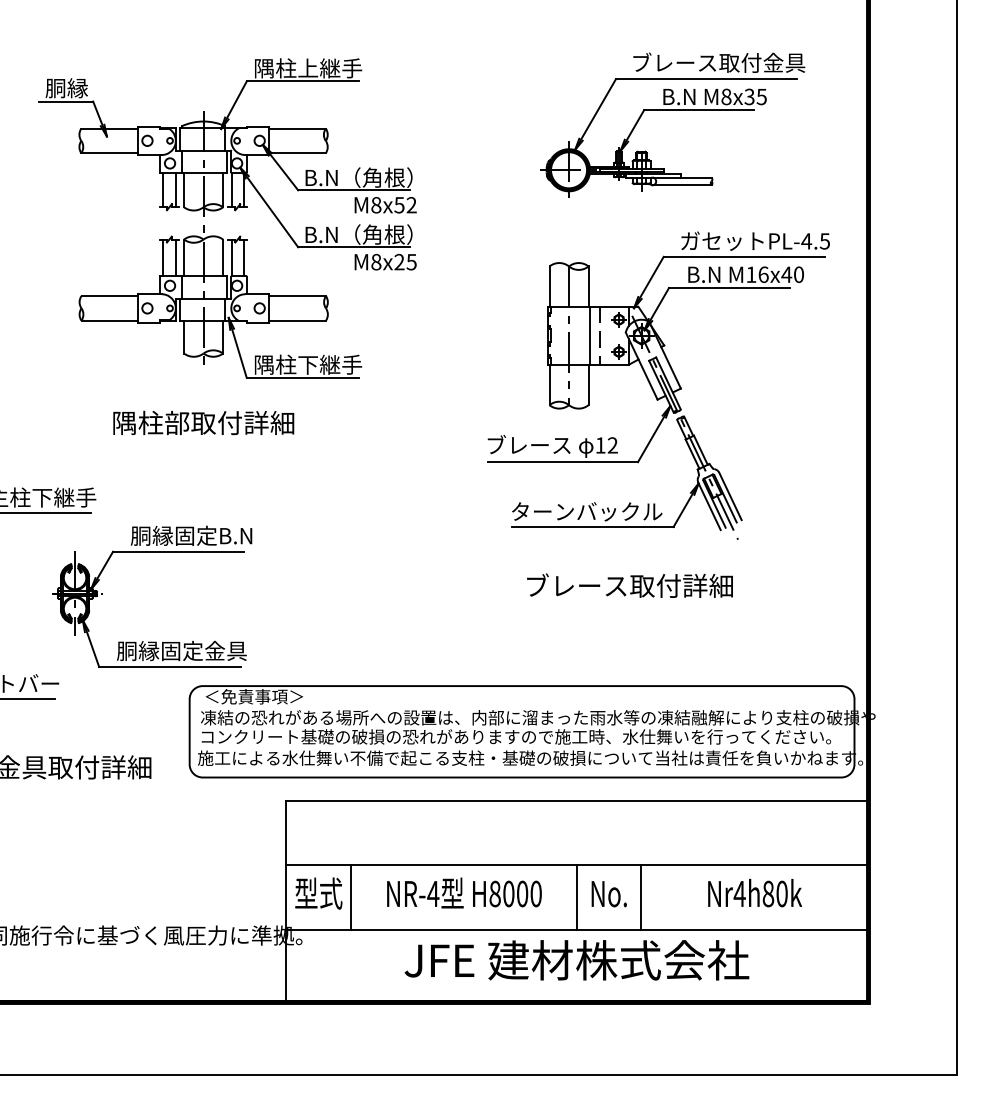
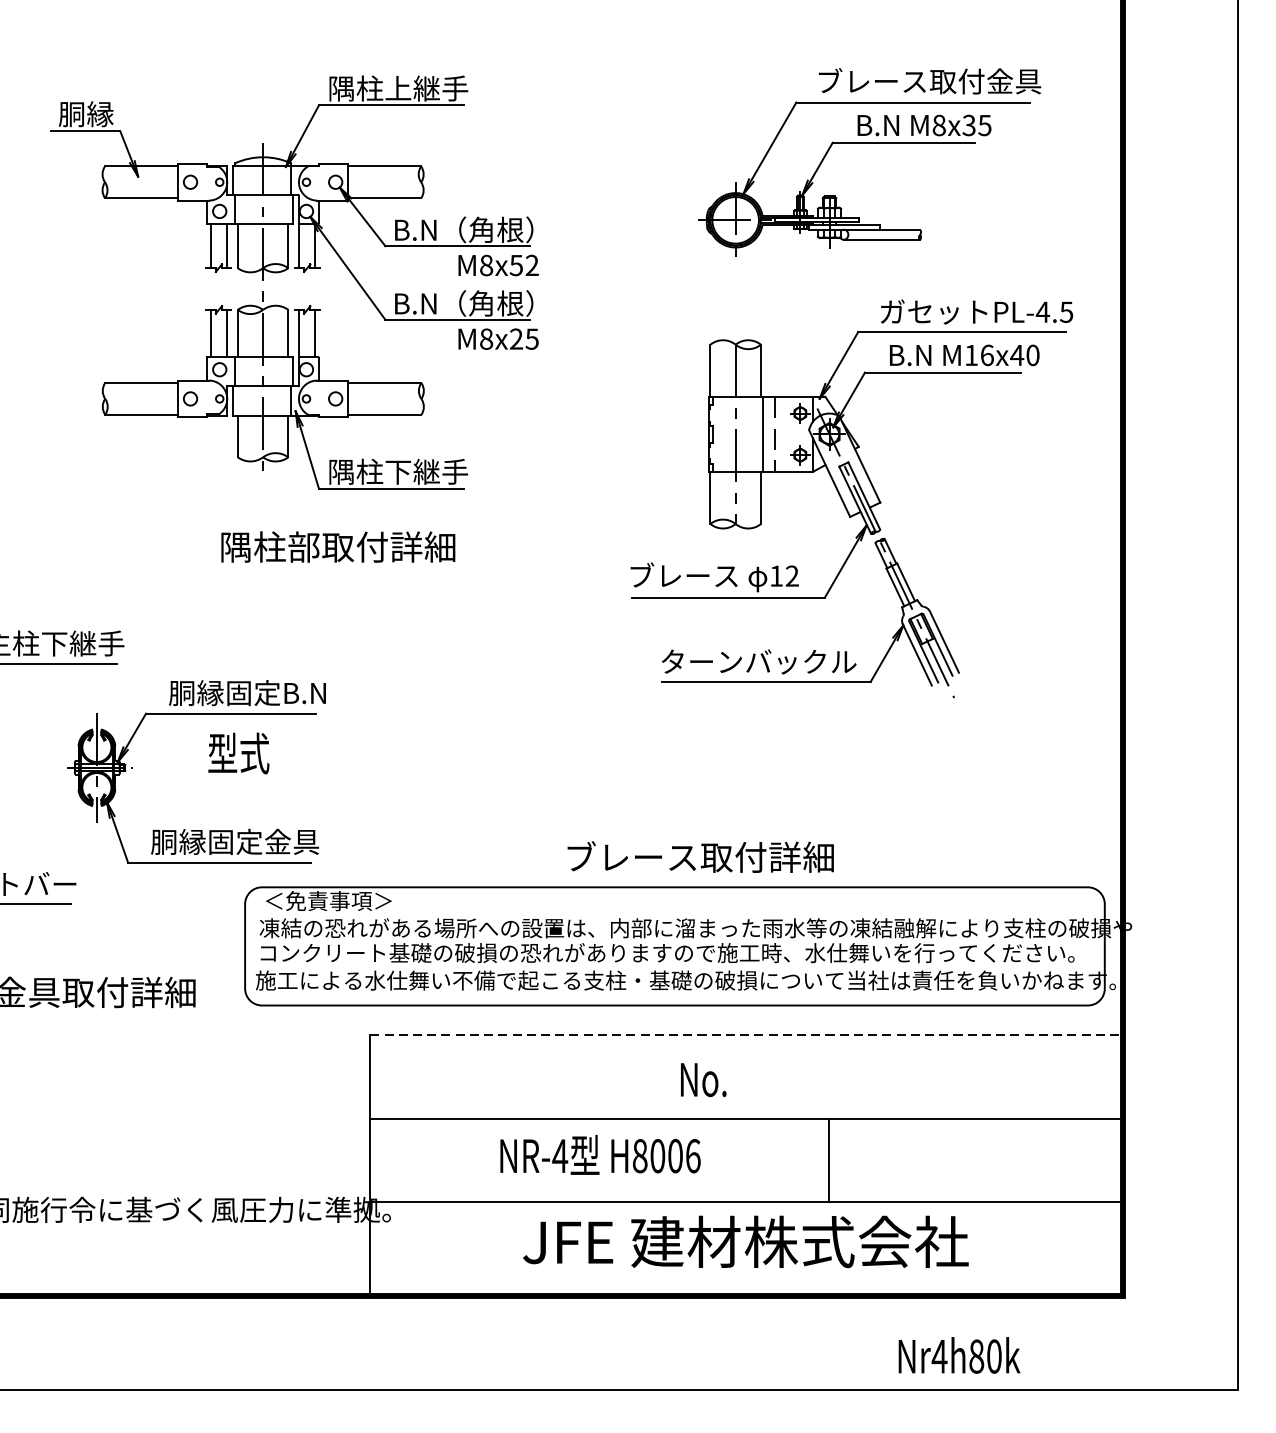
text: (203, 422) -> (338, 546), moved
text: (629, 585) -> (700, 856), moved
line: (577, 800) -> (746, 1035), solid -> dashed
text: (318, 893) -> (238, 753), moved
text: (535, 893) -> (692, 1155), H8000 -> H8006
text: (755, 893) -> (959, 1355), moved
text: (608, 894) -> (702, 1080), moved
line: (350, 897) -> (453, 1160), removed
line: (576, 897) -> (745, 1160), removed

